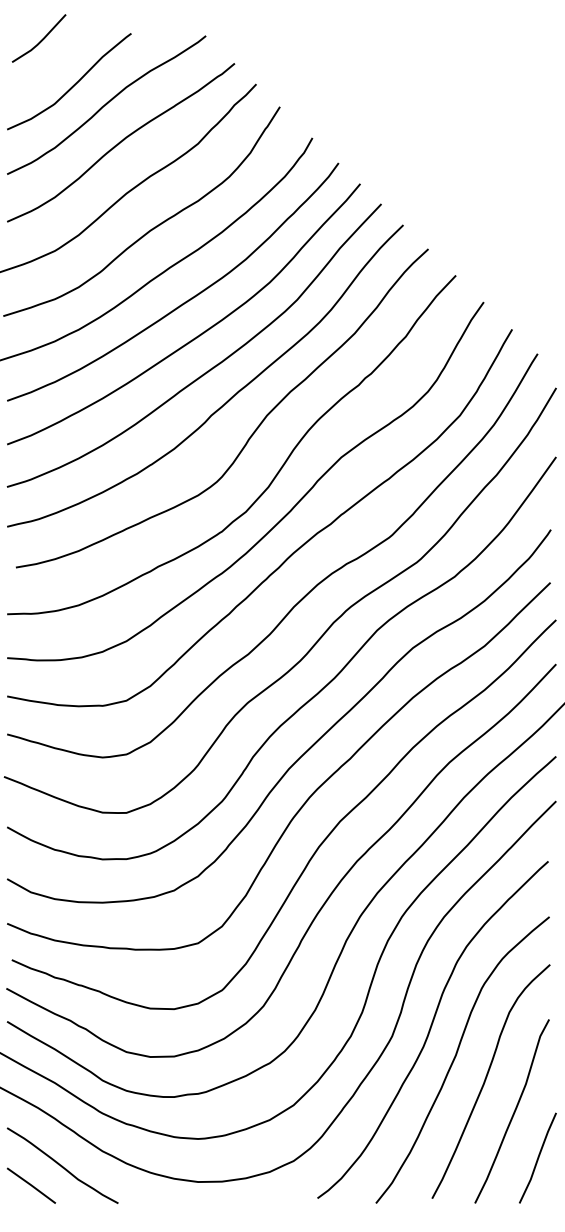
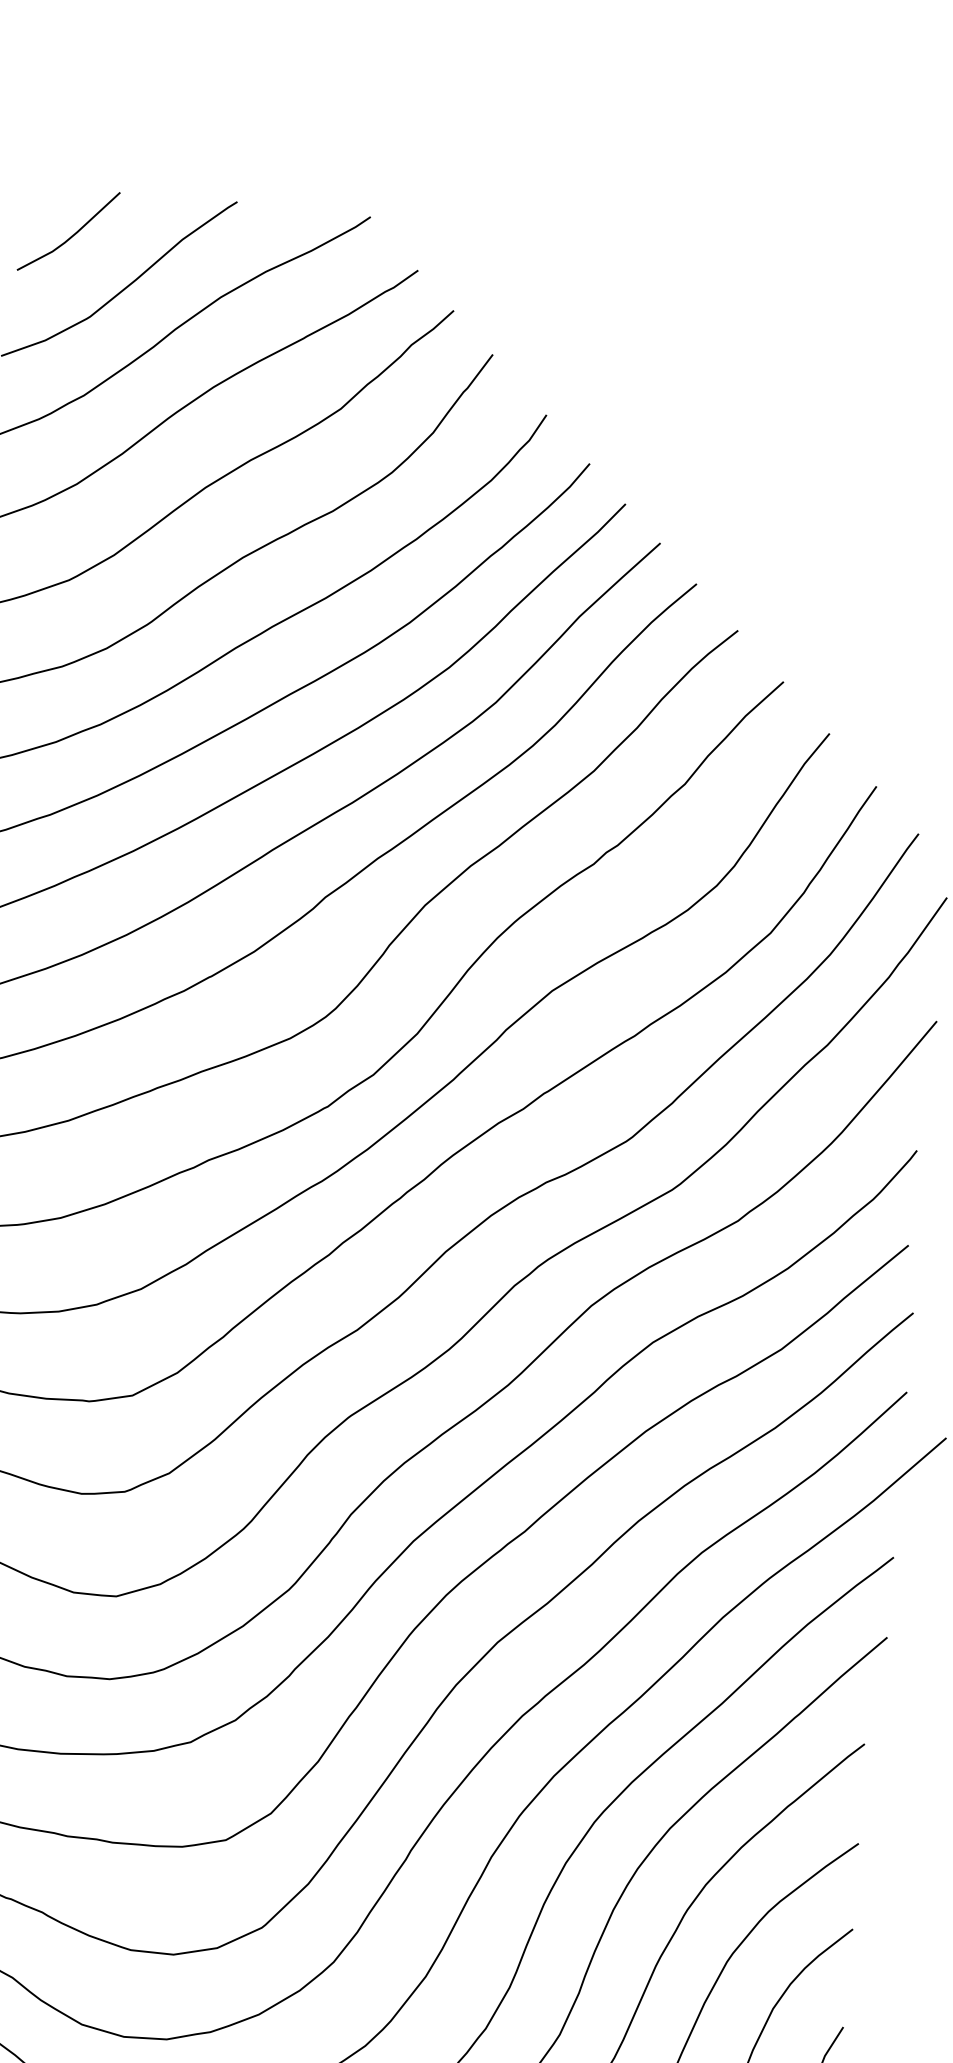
line: (40, 40) -> (70, 235), moved

